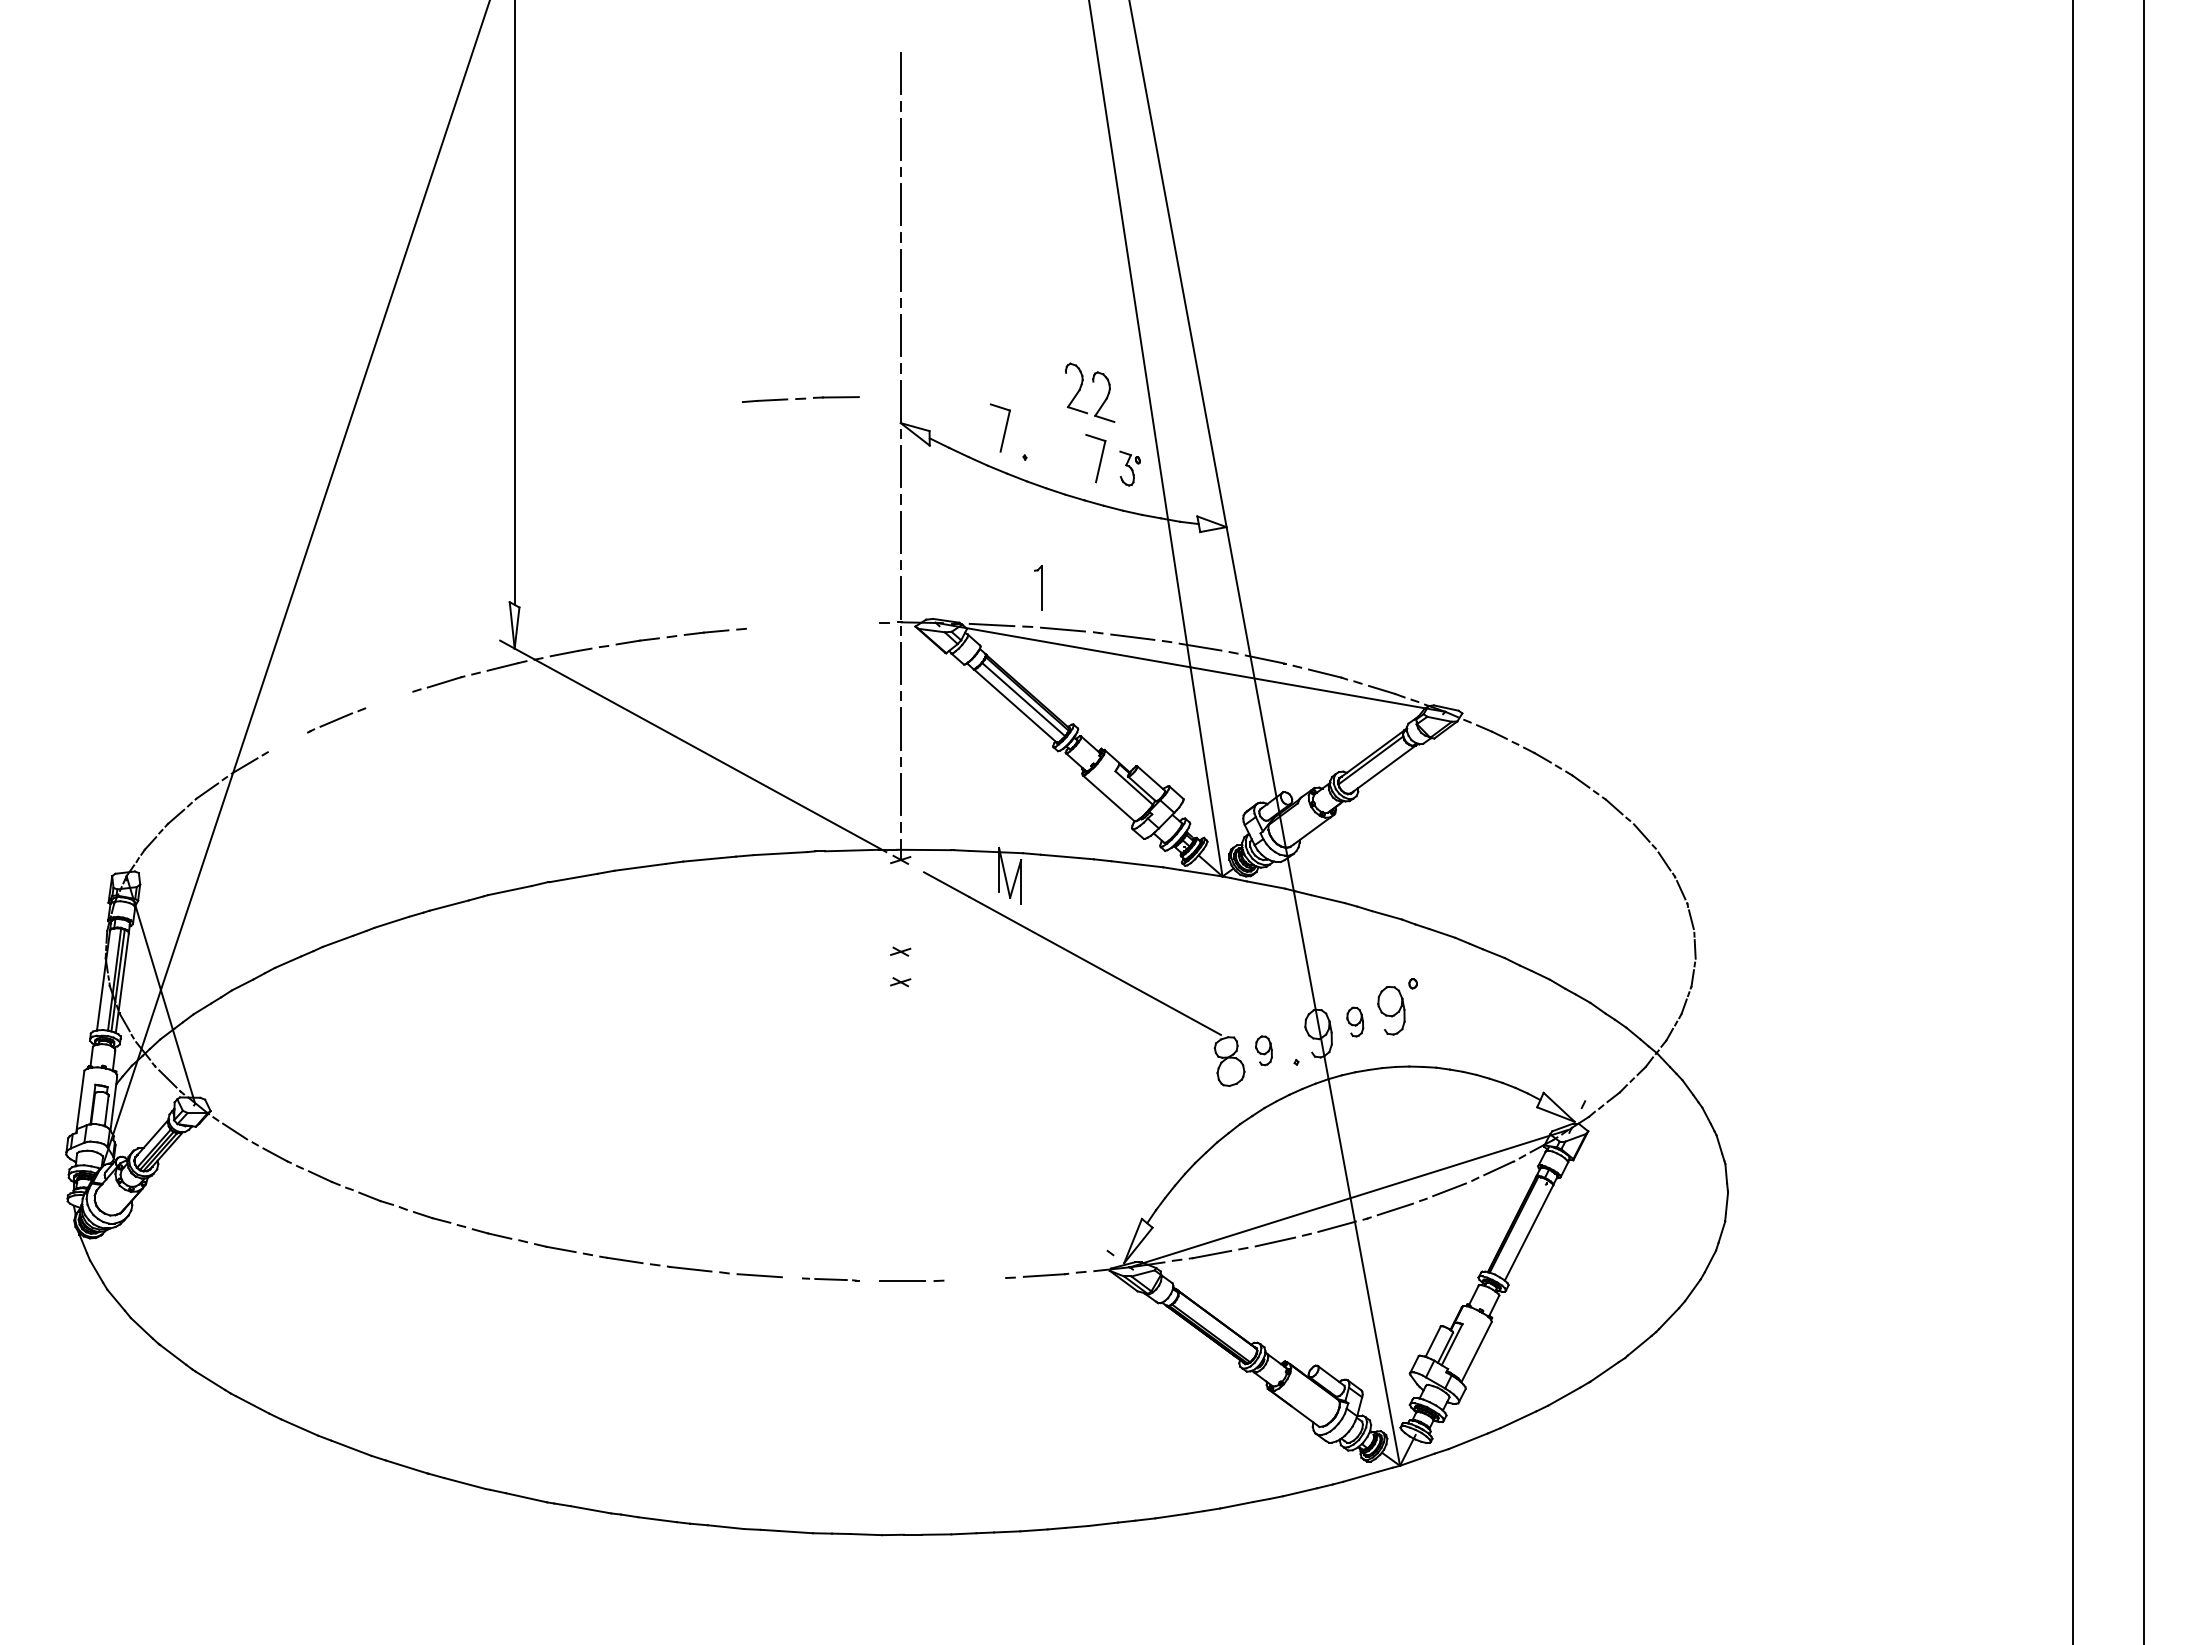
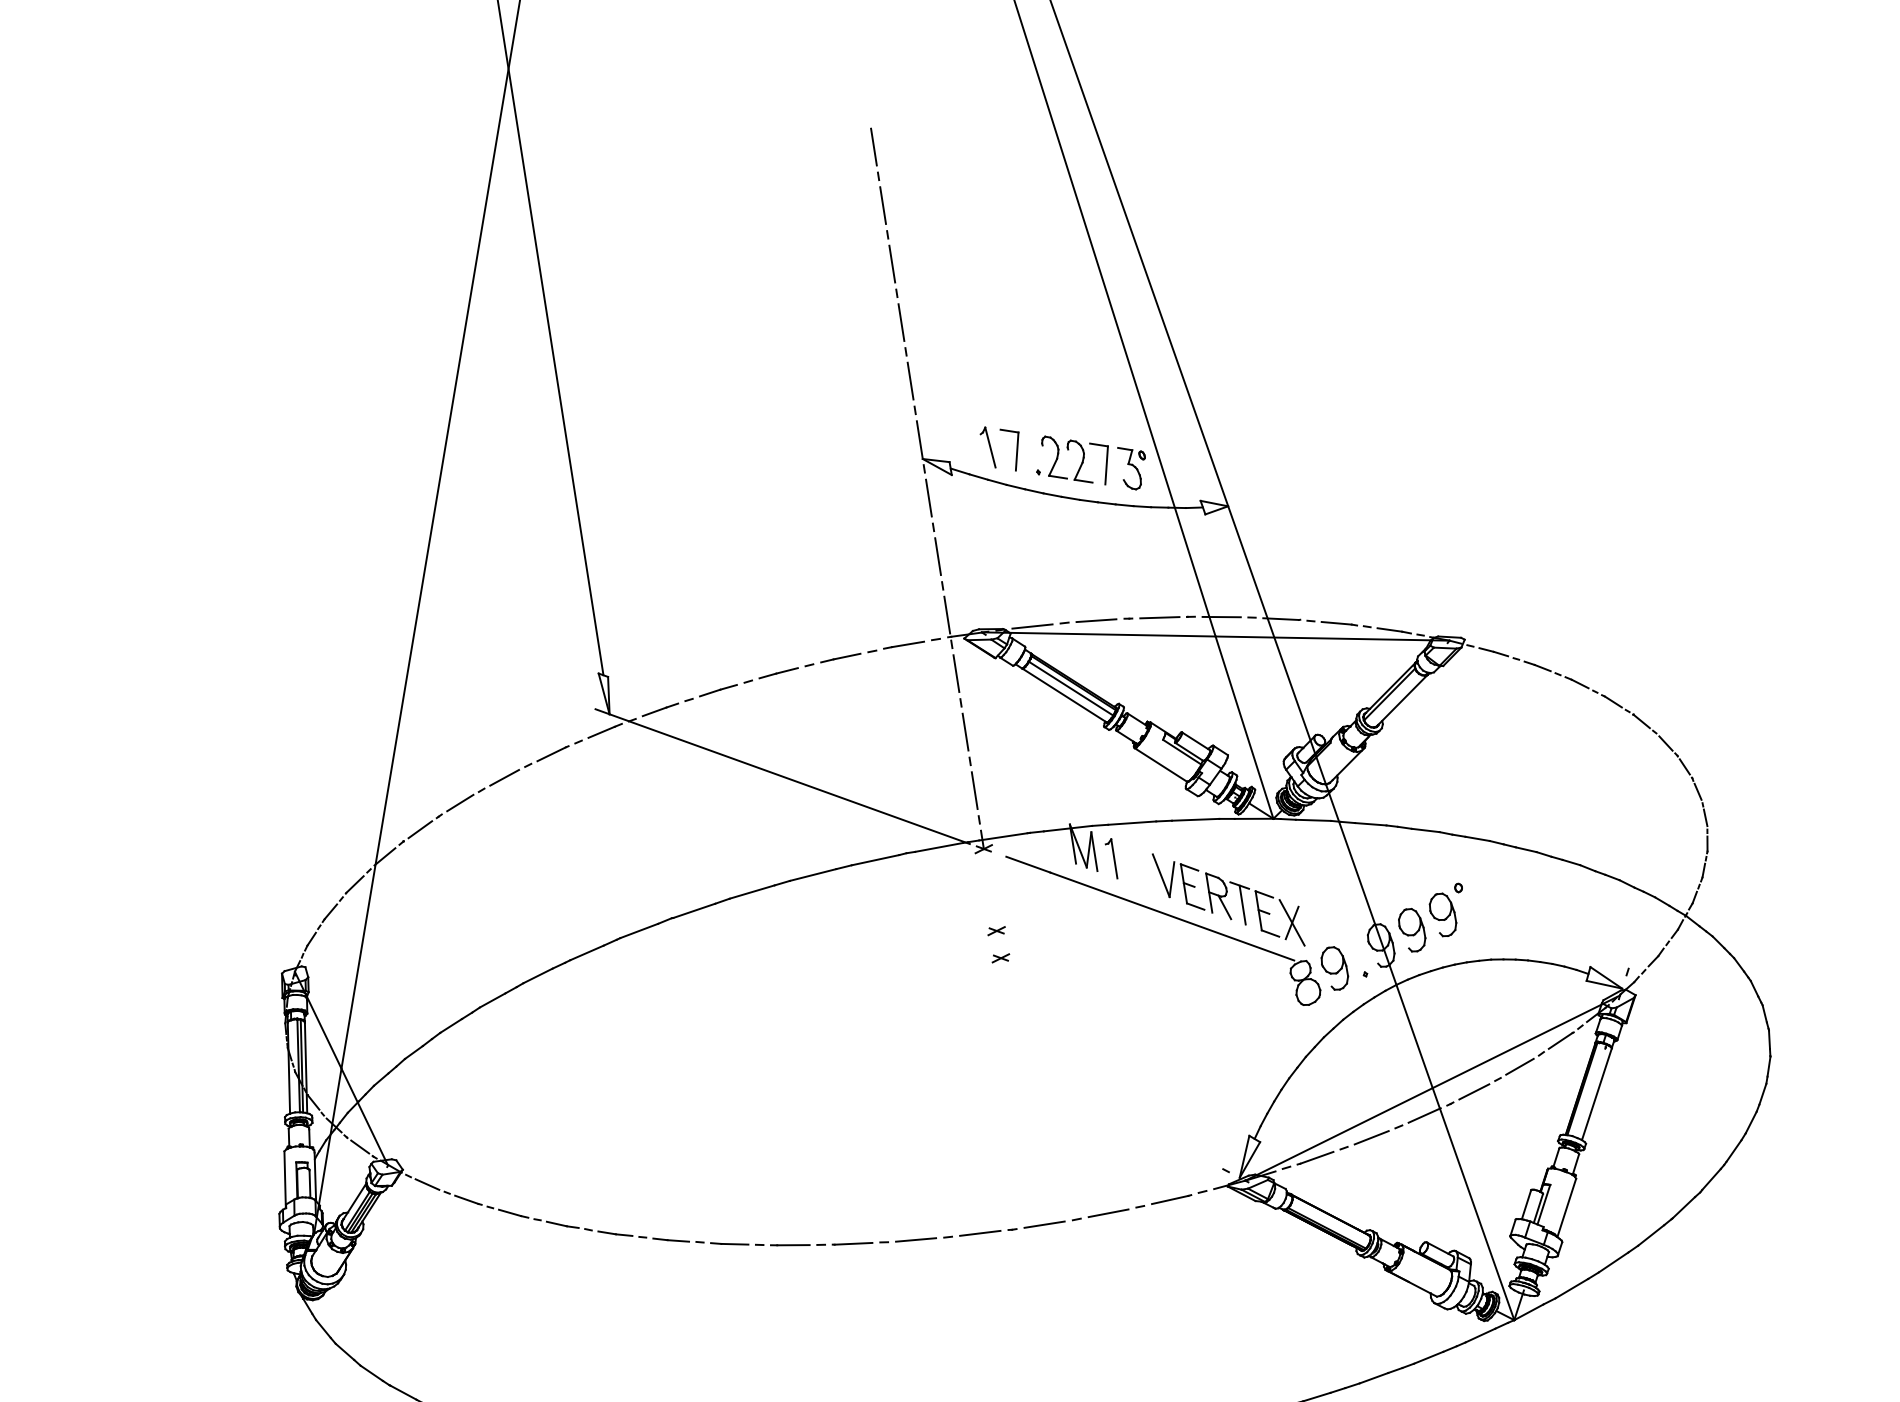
part: (1081, 388) -> (1058, 457), moved
part: (800, 399) -> (872, 652), moved
part: (973, 421) -> (987, 447), added
part: (1129, 468) -> (1133, 467), size x1.43
part: (1038, 587) -> (1111, 858), moved
line: (389, 699) -> (504, 777), added
line: (287, 742) -> (419, 829), added
part: (1159, 957) -> (1228, 899), added
part: (1355, 1021) -> (1412, 929), size x1.67
part: (1263, 1050) -> (1334, 968), size x1.67
part: (830, 1279) -> (979, 1233), size x1.43
line: (974, 1279) -> (1108, 1213), added

